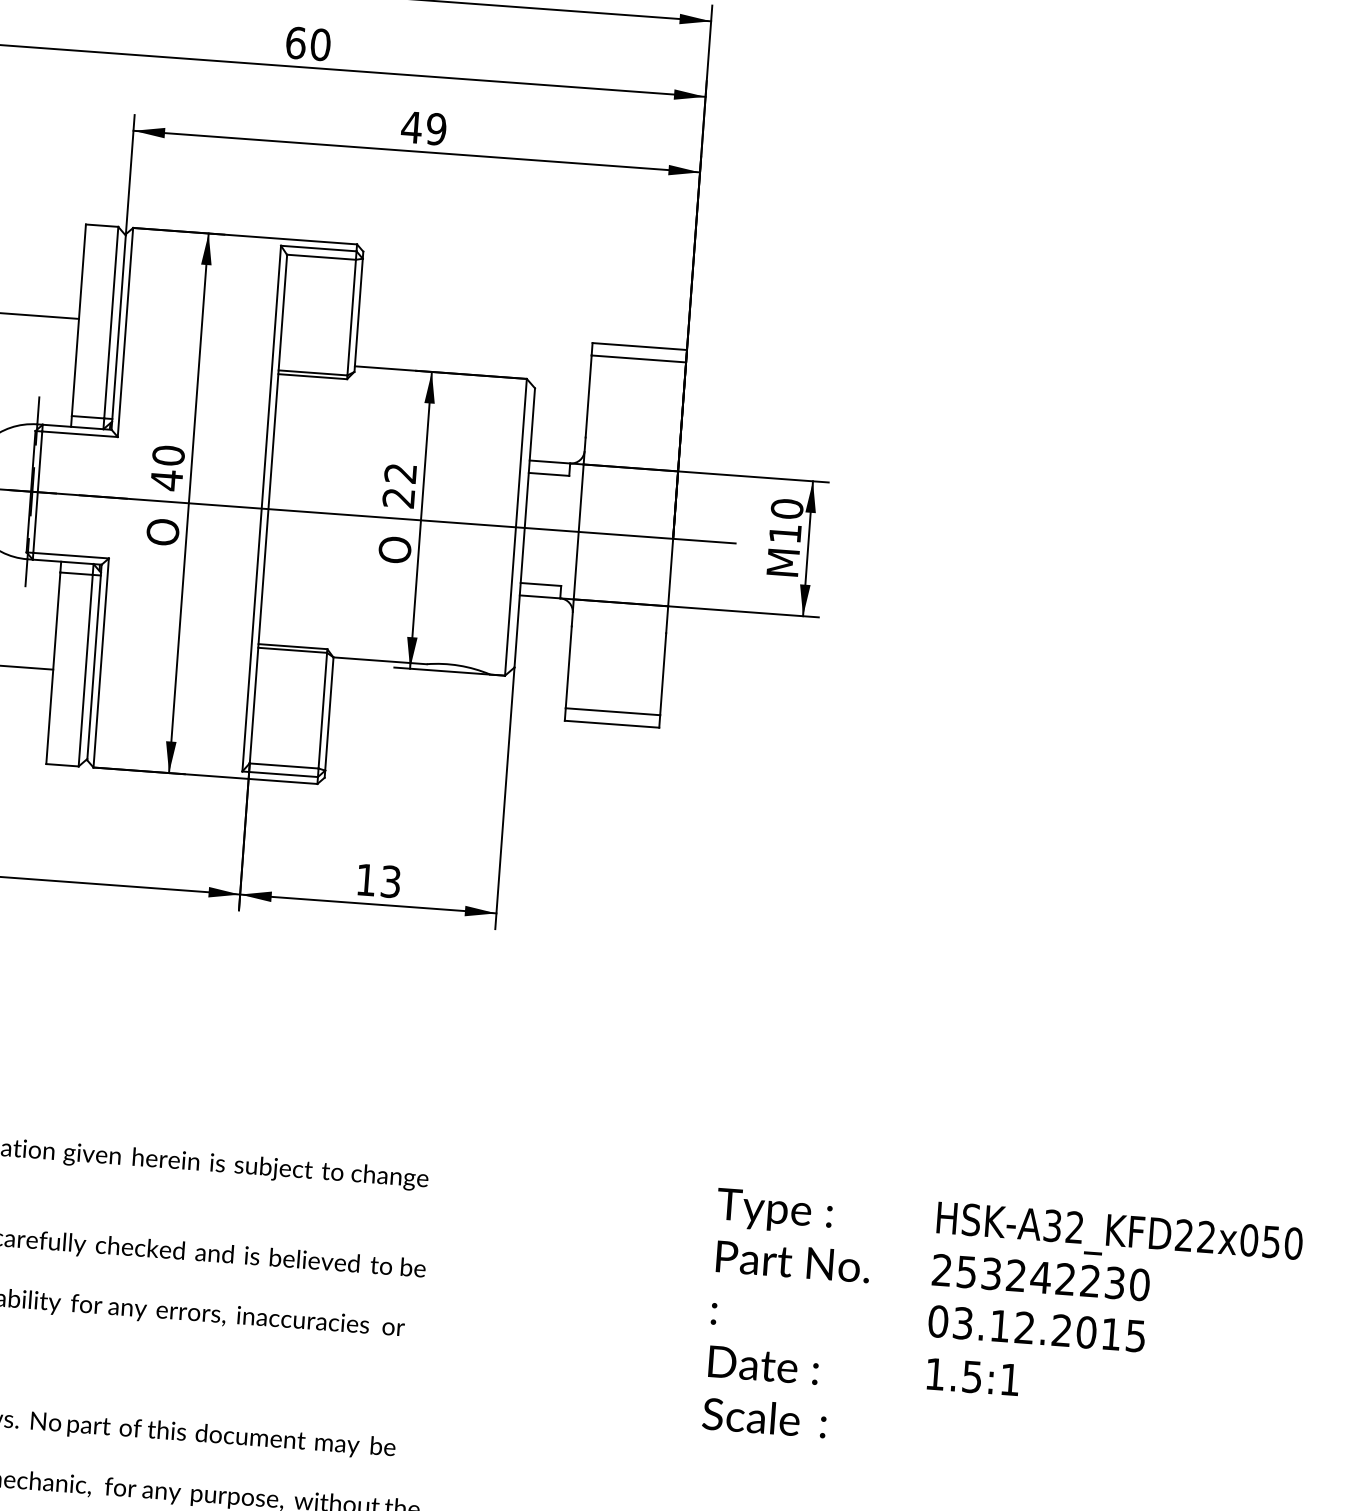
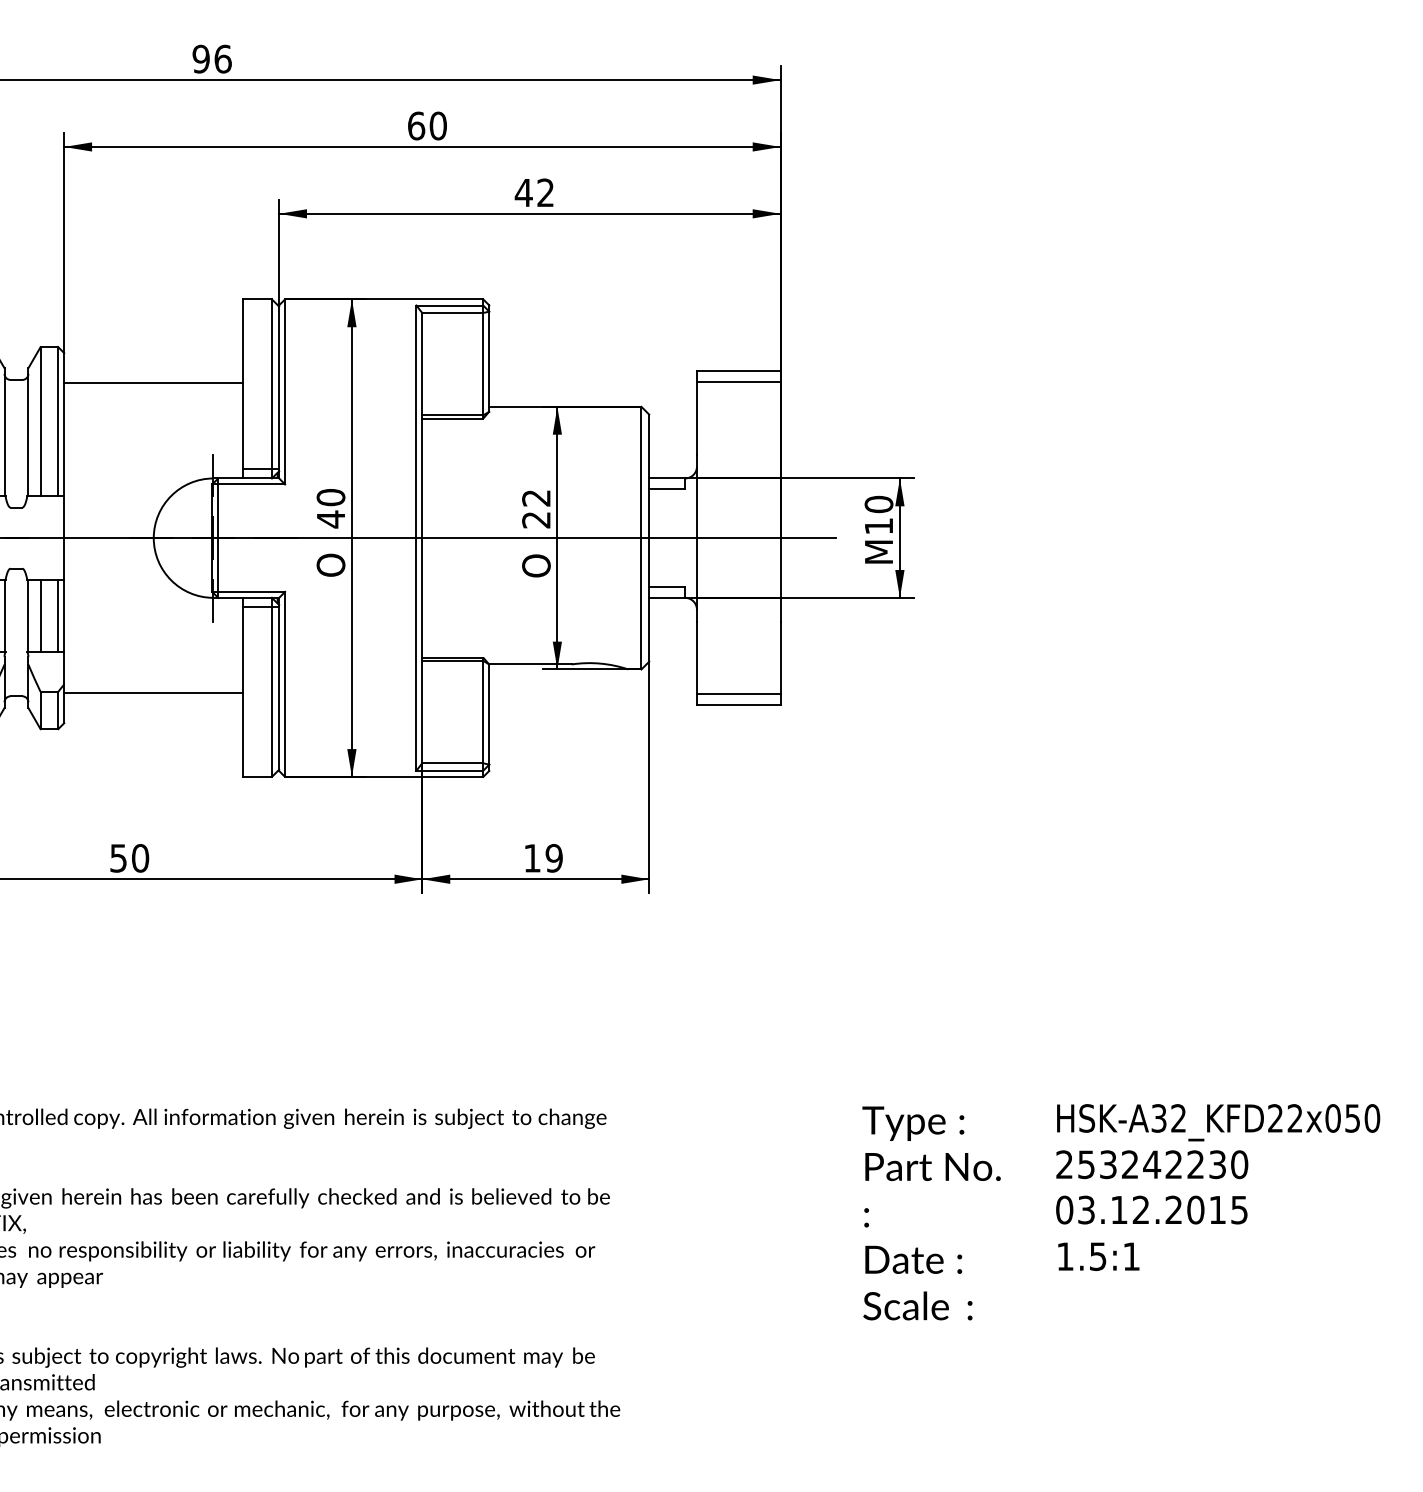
text: (436, 128) -> (545, 192), 49 -> 42
text: (390, 881) -> (553, 858), 13 -> 19

